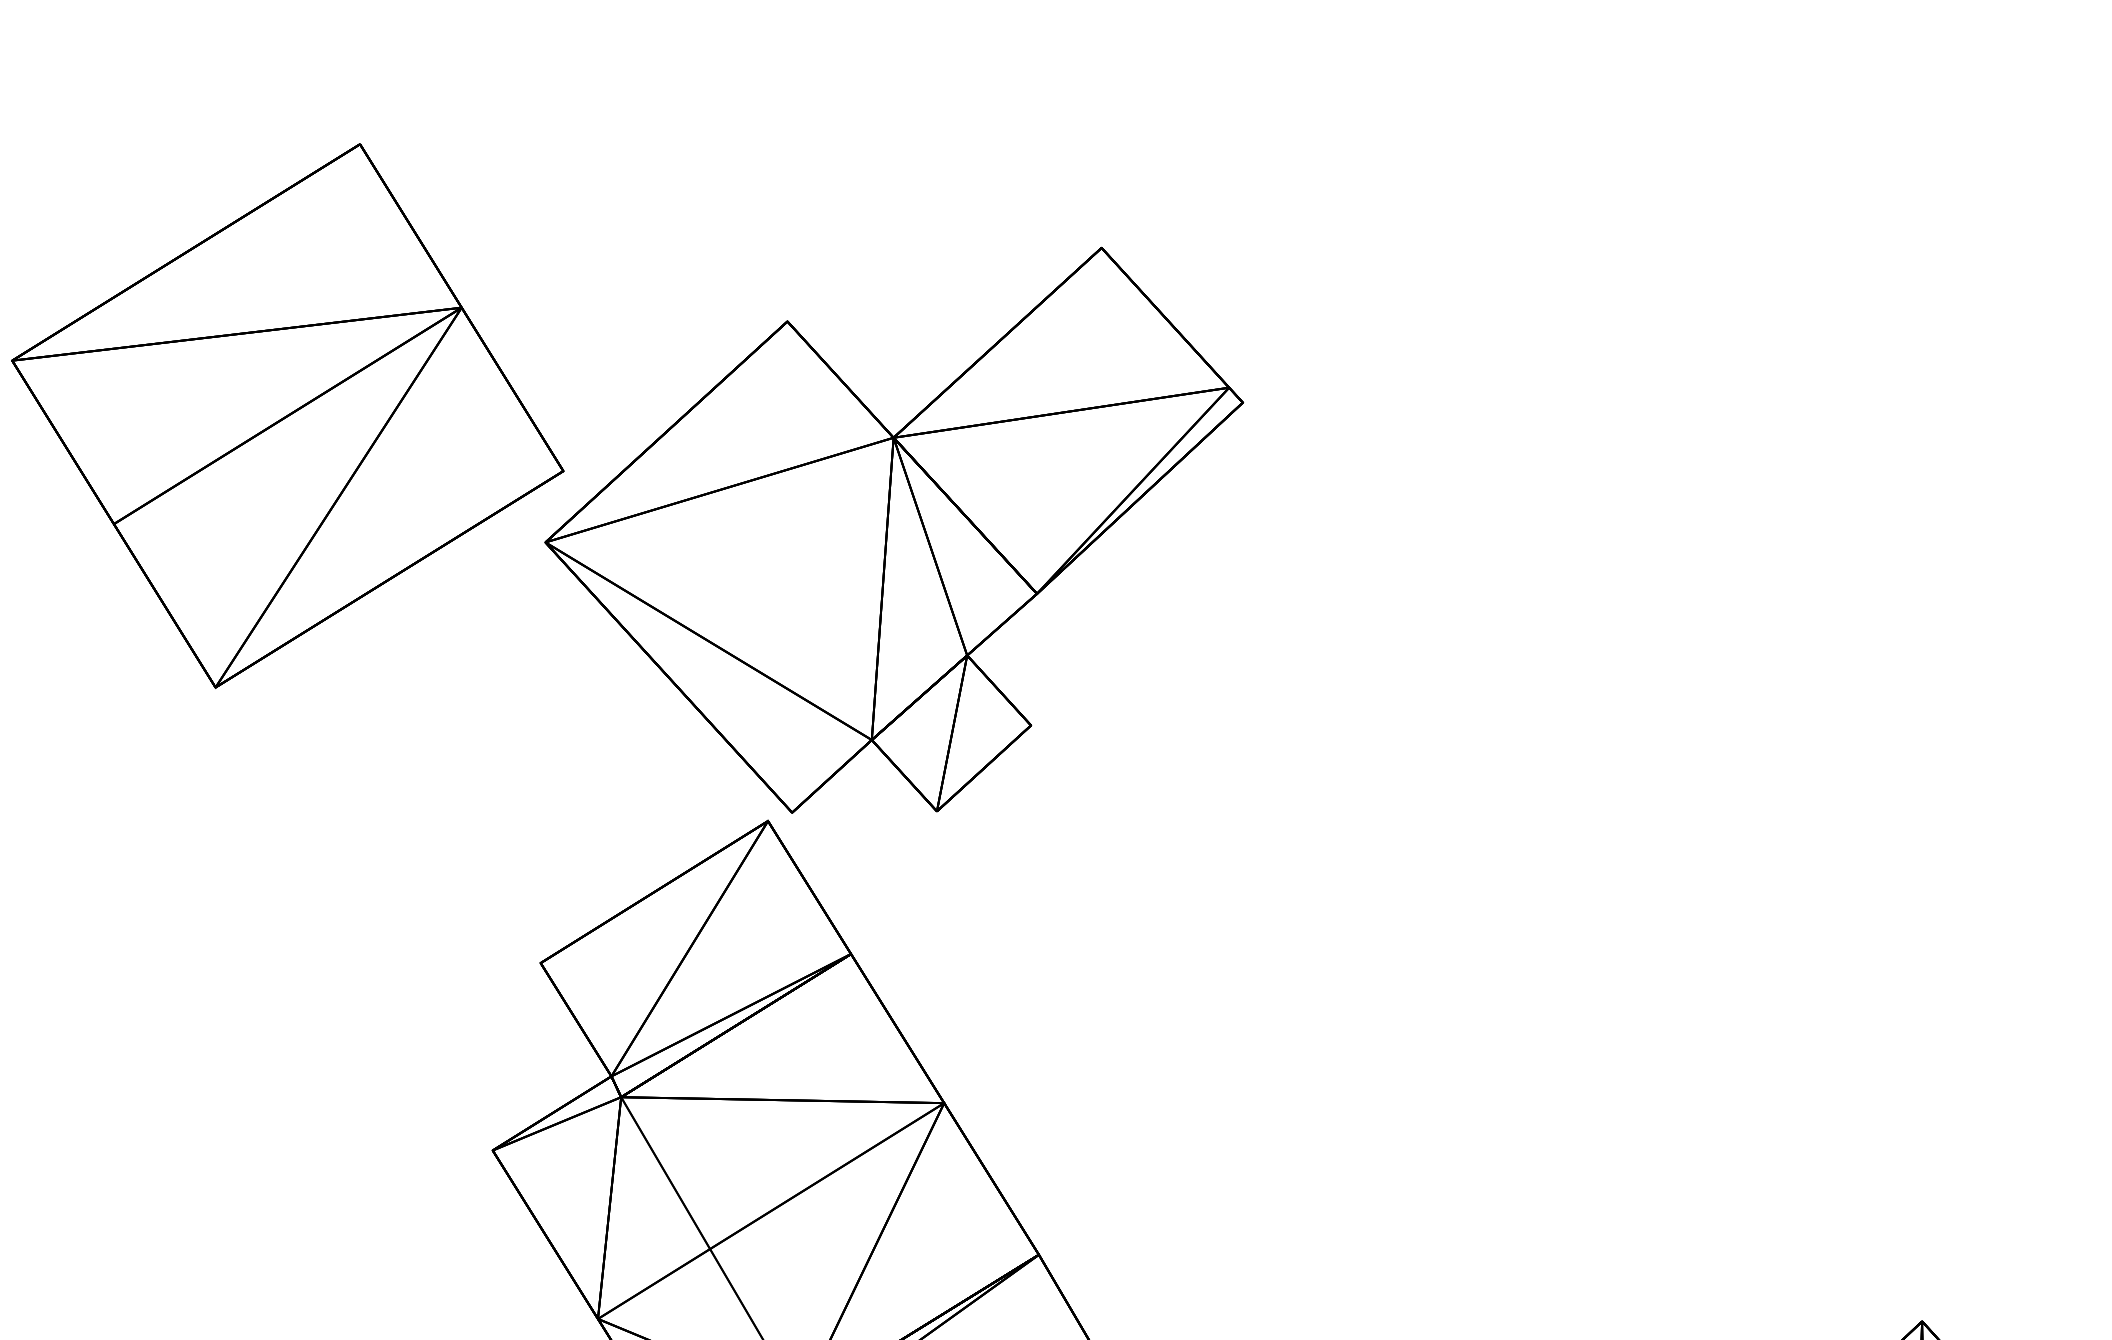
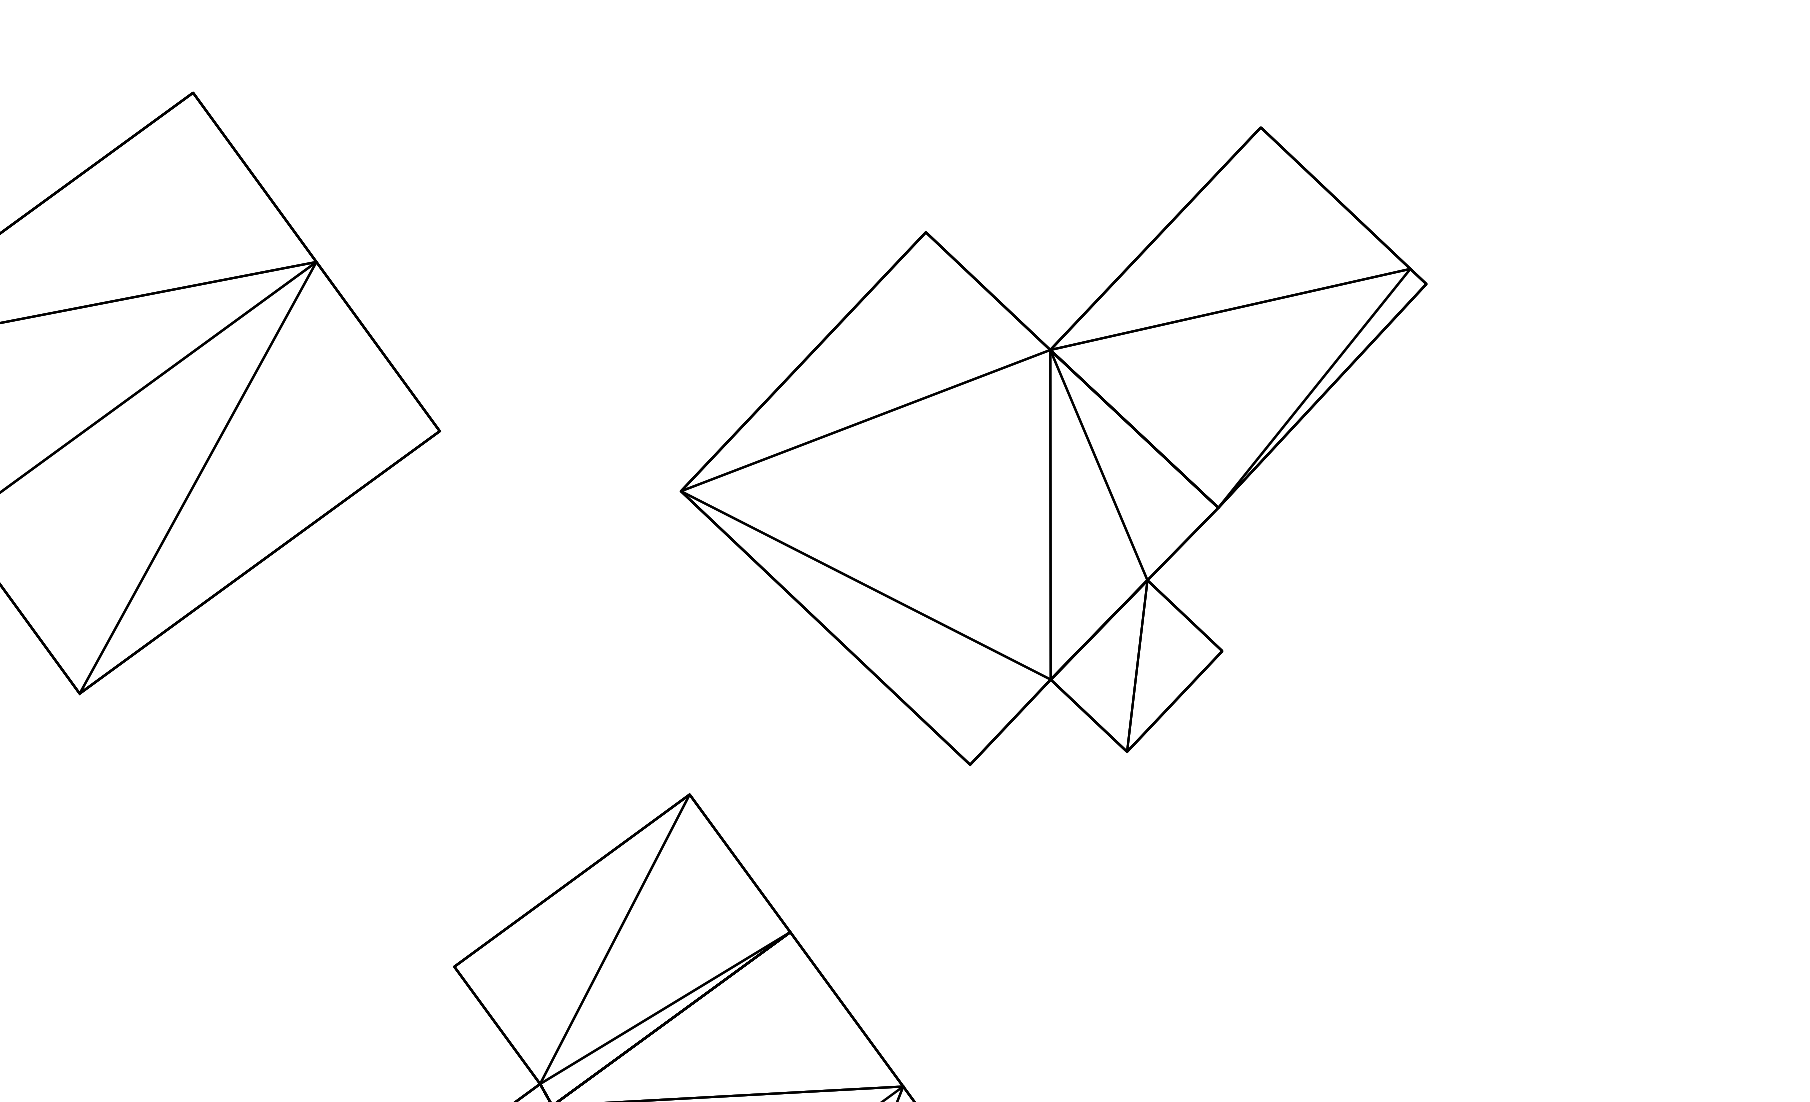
part: (894, 529) -> (1058, 449), moved

